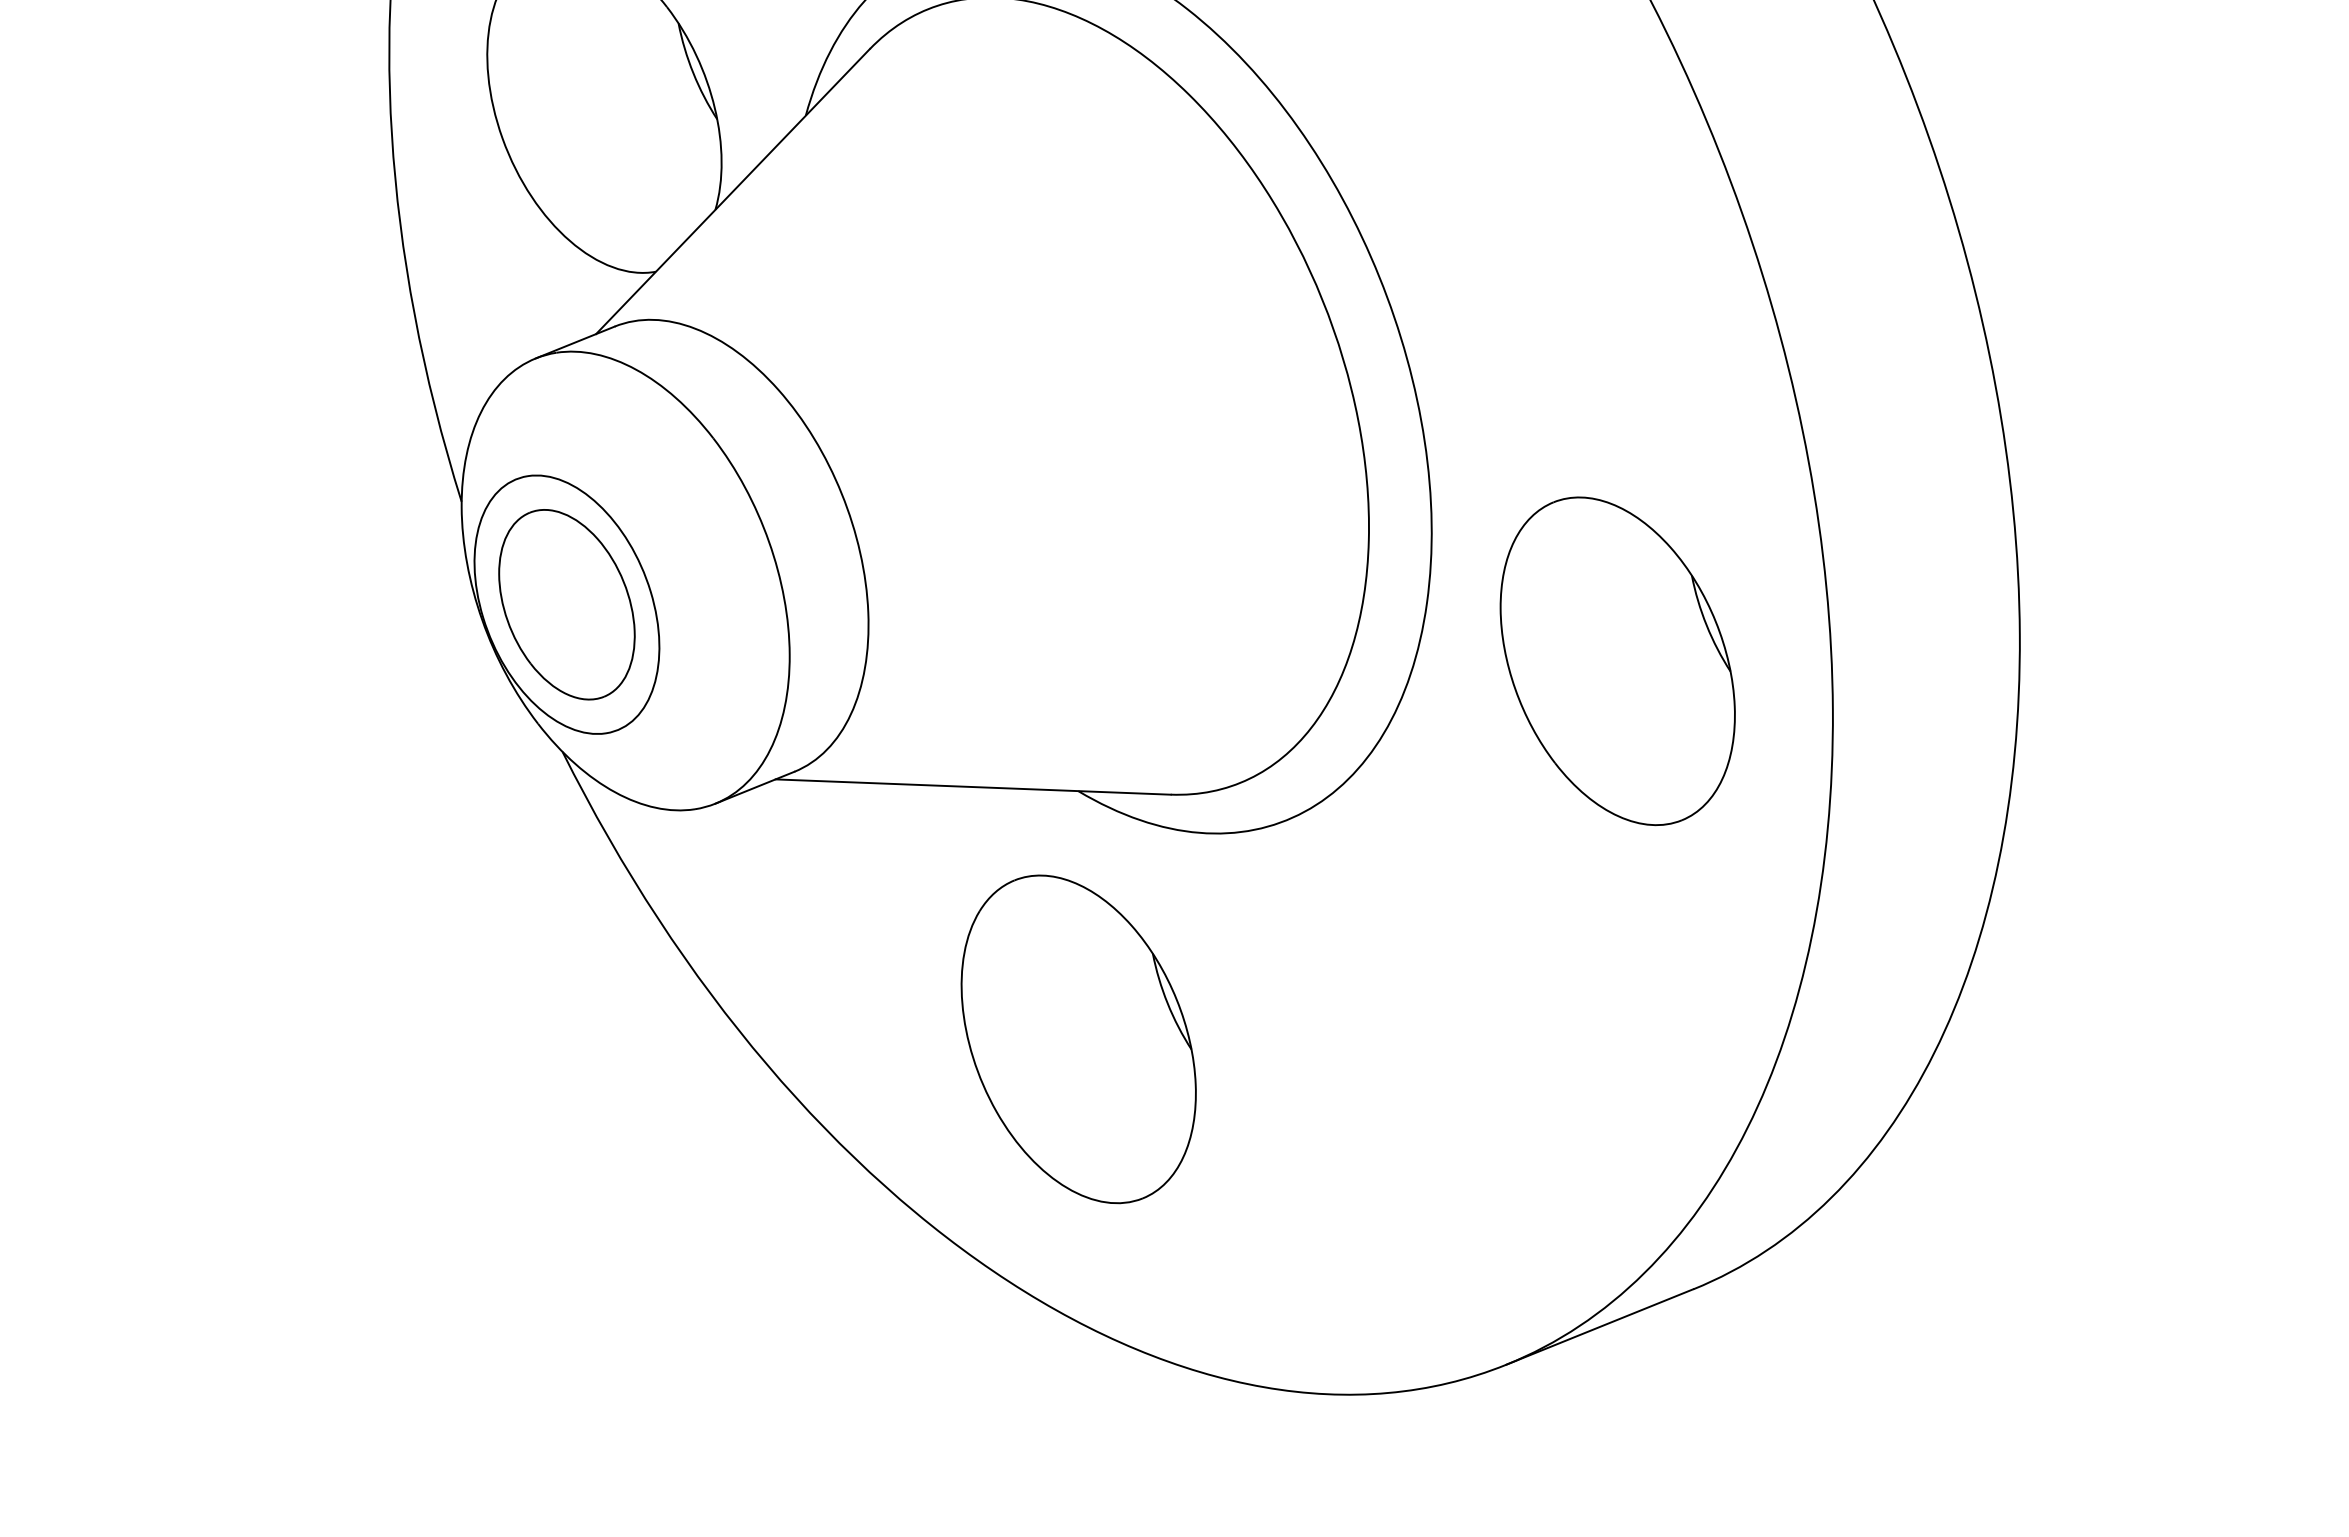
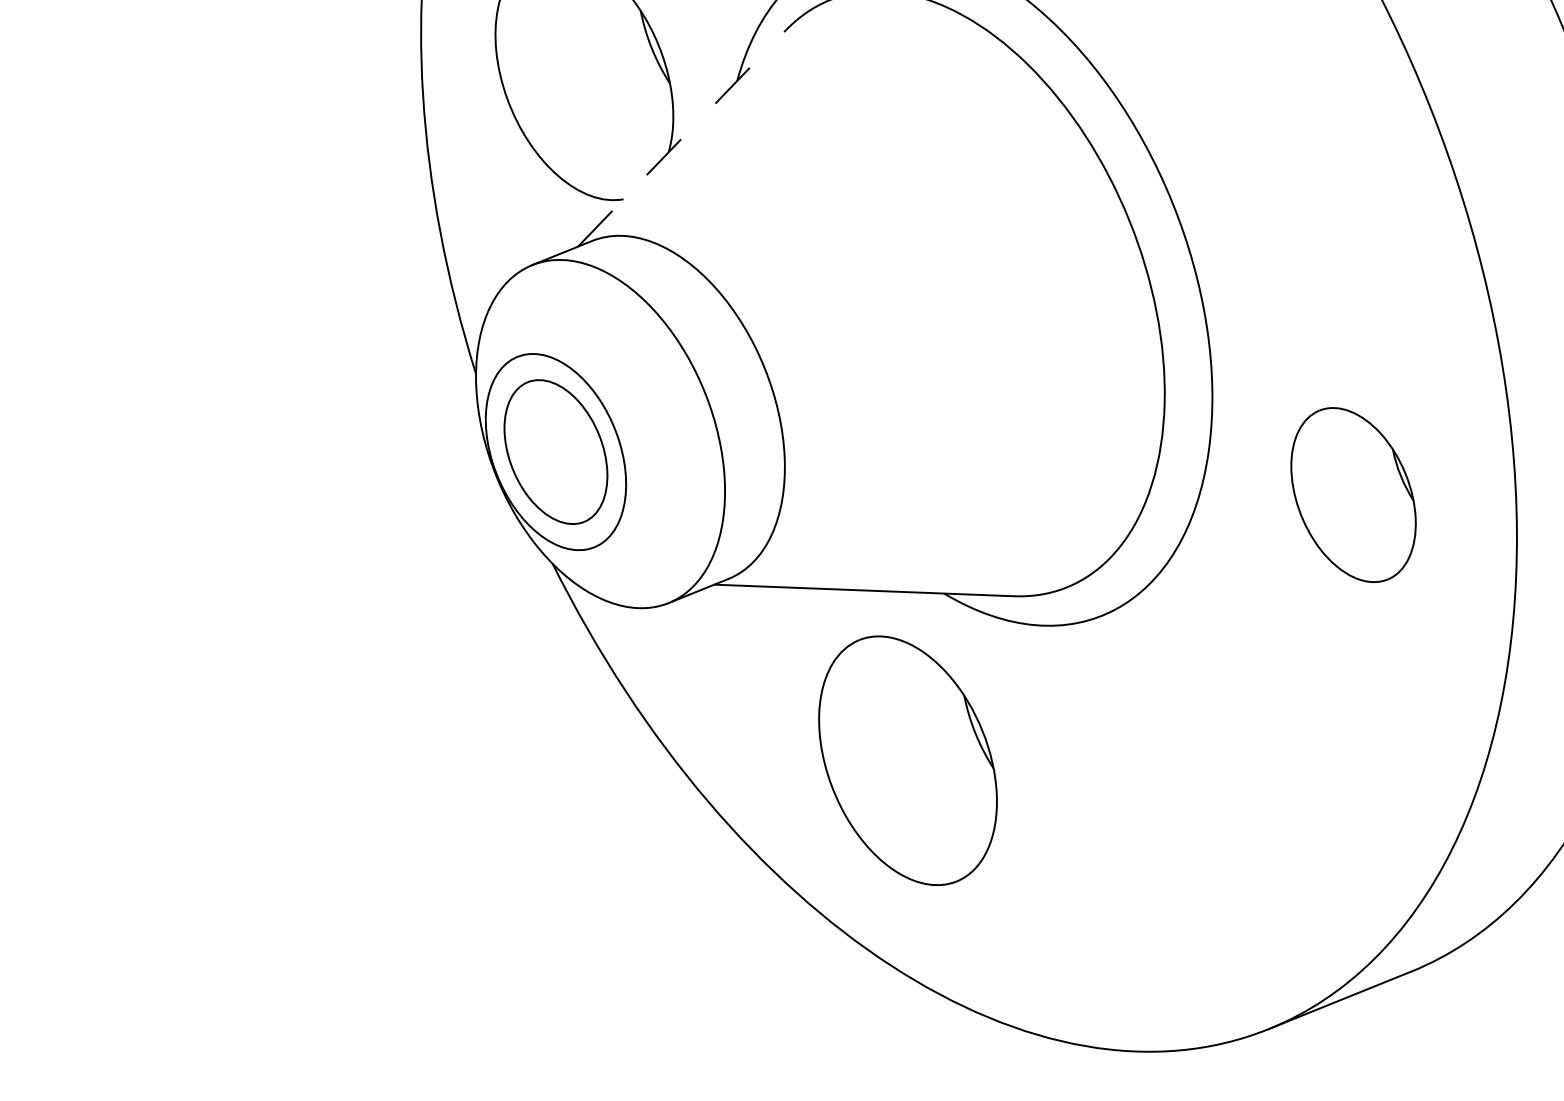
line: (733, 191) -> (682, 138), solid -> dashed
part: (1617, 661) -> (1353, 495), size x0.7
part: (1078, 1039) -> (907, 760), moved

